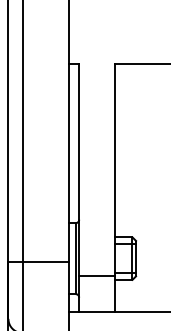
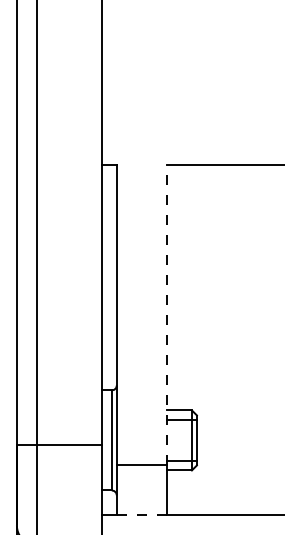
line: (114, 169) -> (166, 314), solid -> dashed
line: (96, 311) -> (141, 515), solid -> dashed

